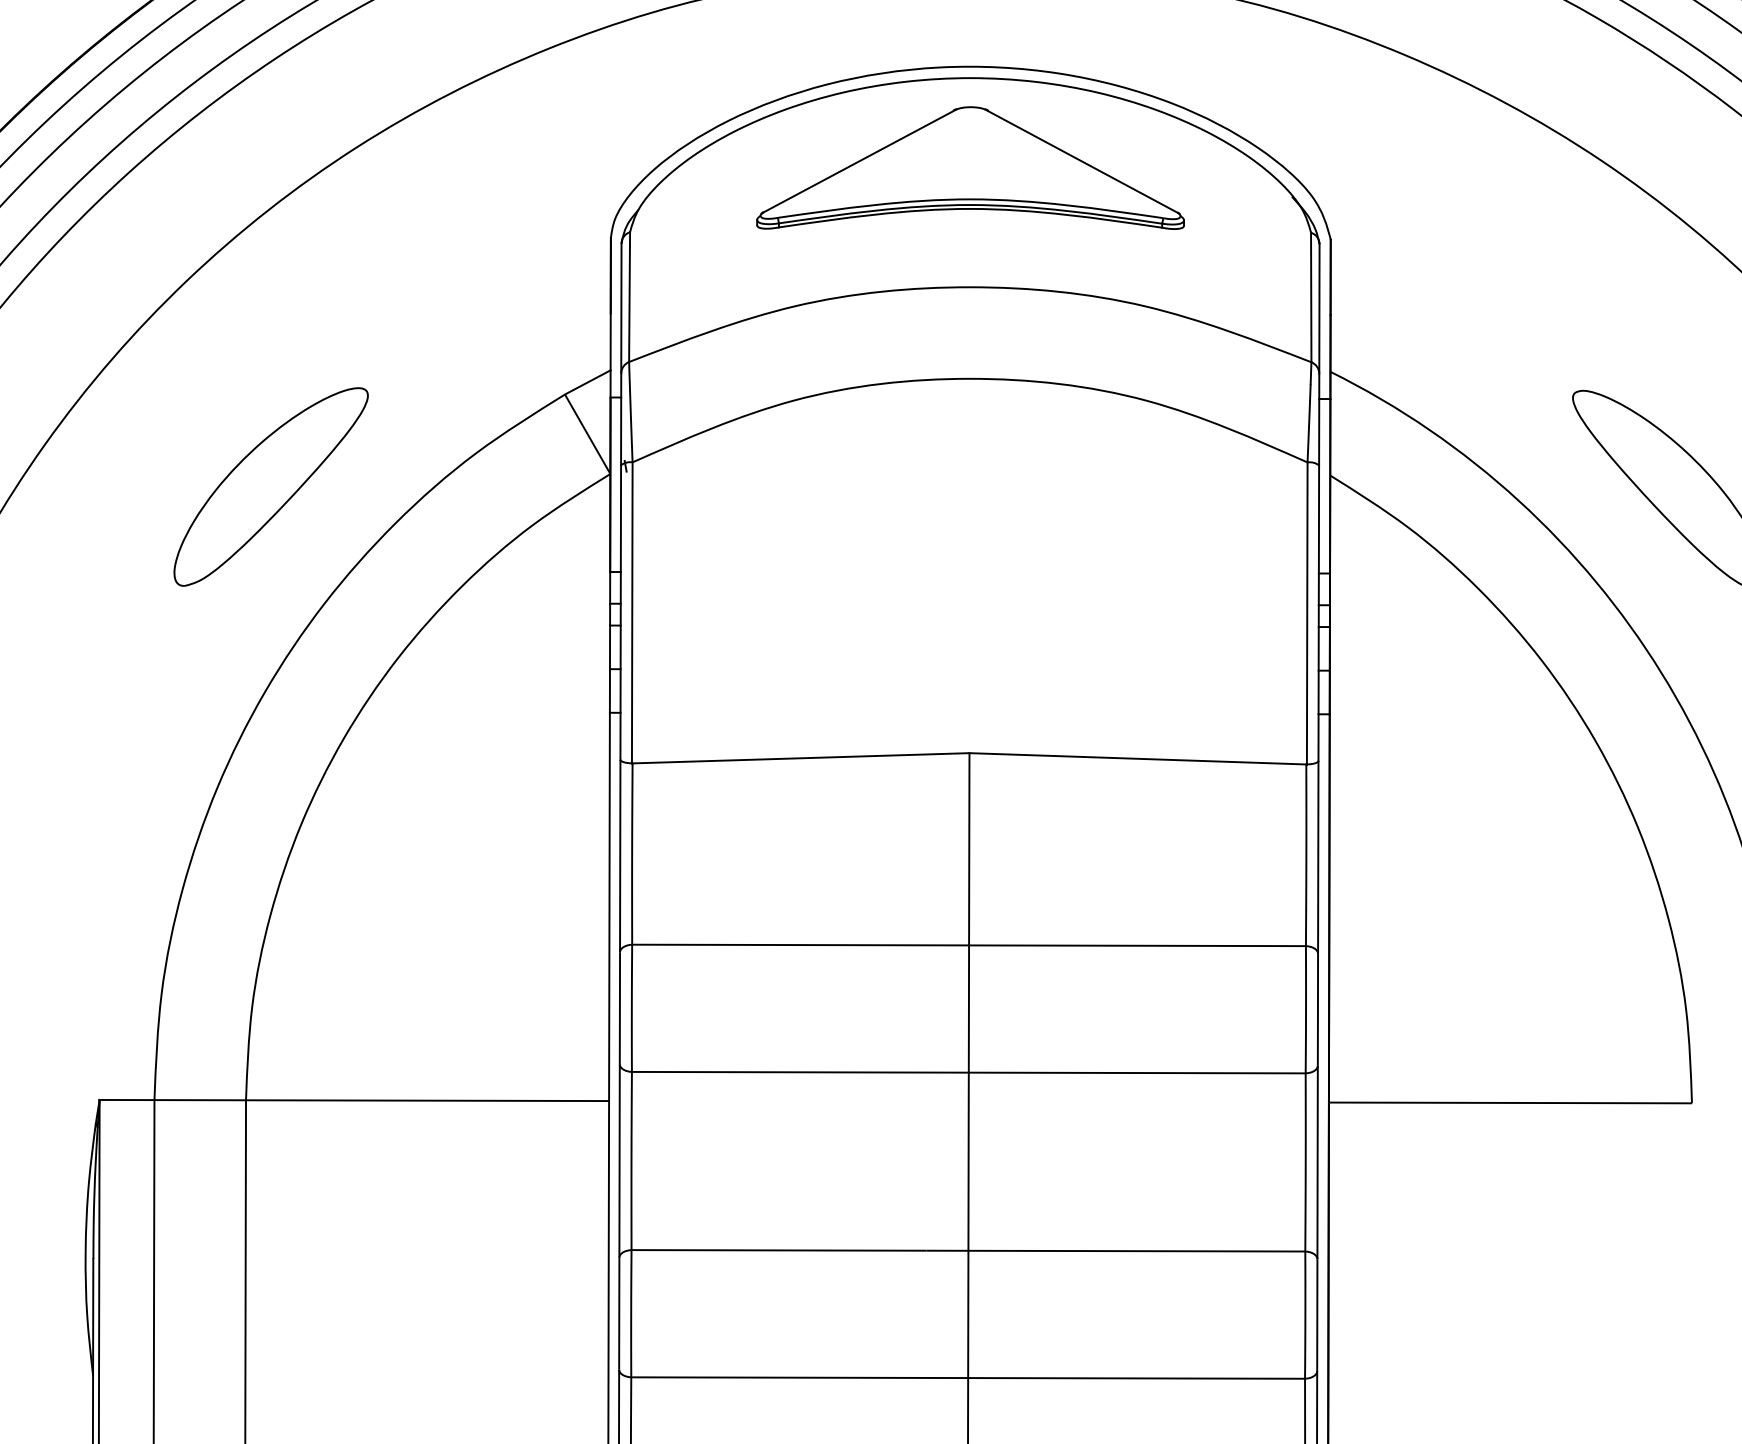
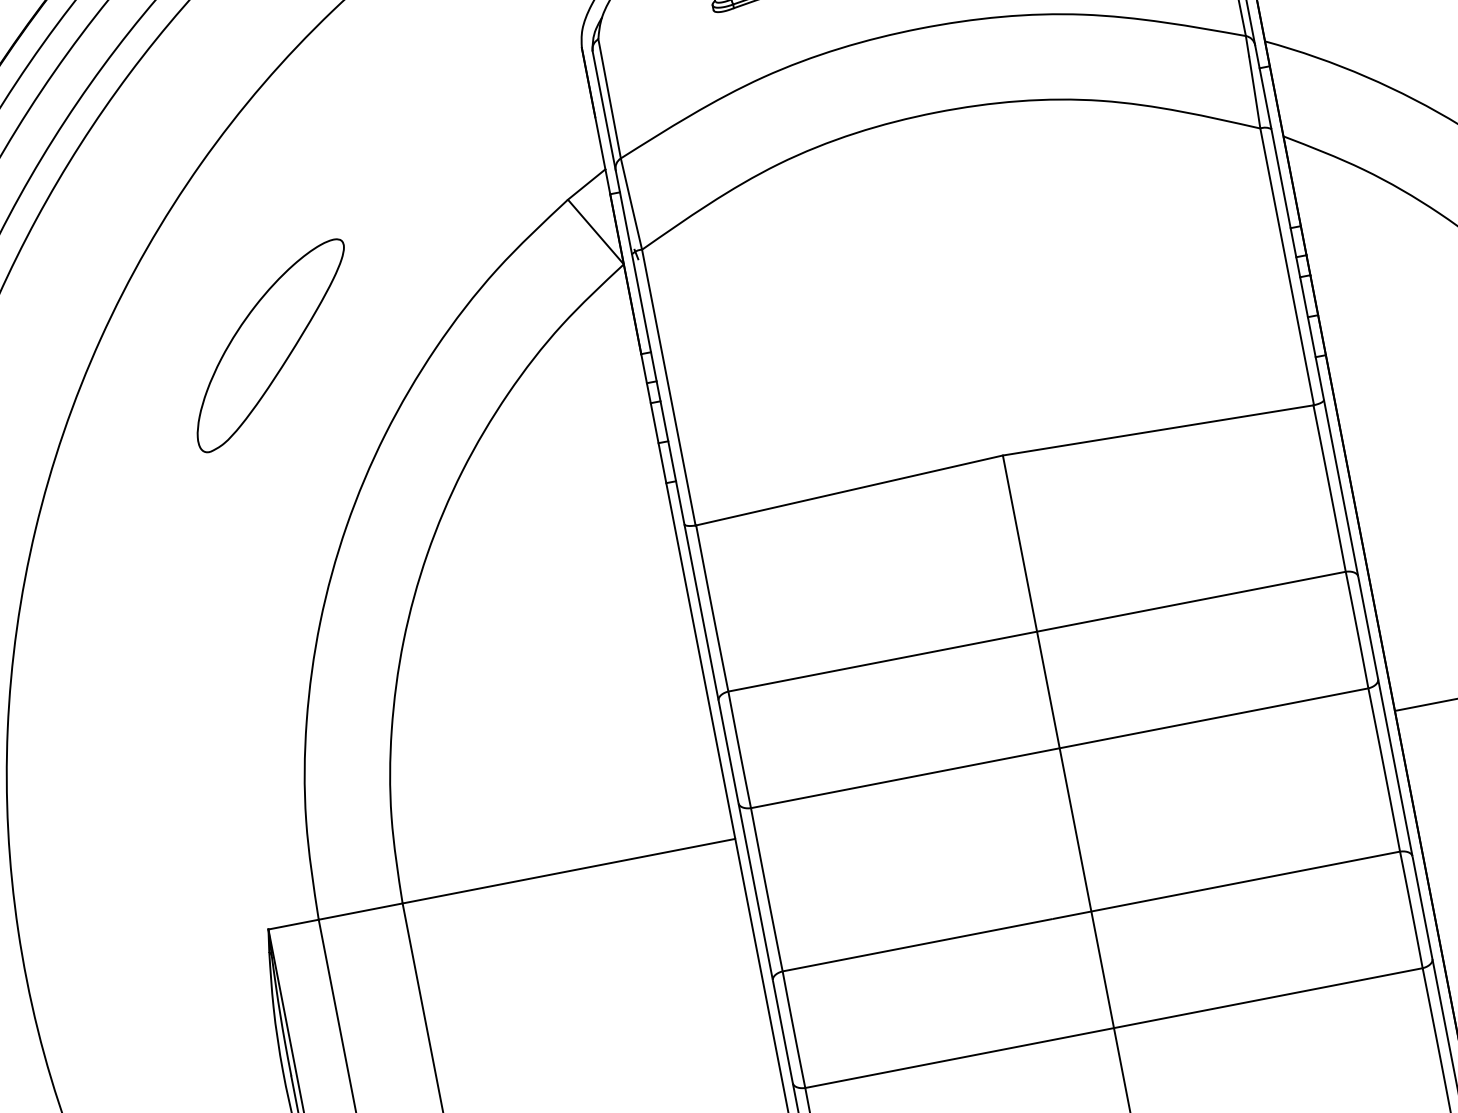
part: (270, 486) -> (270, 345), moved

